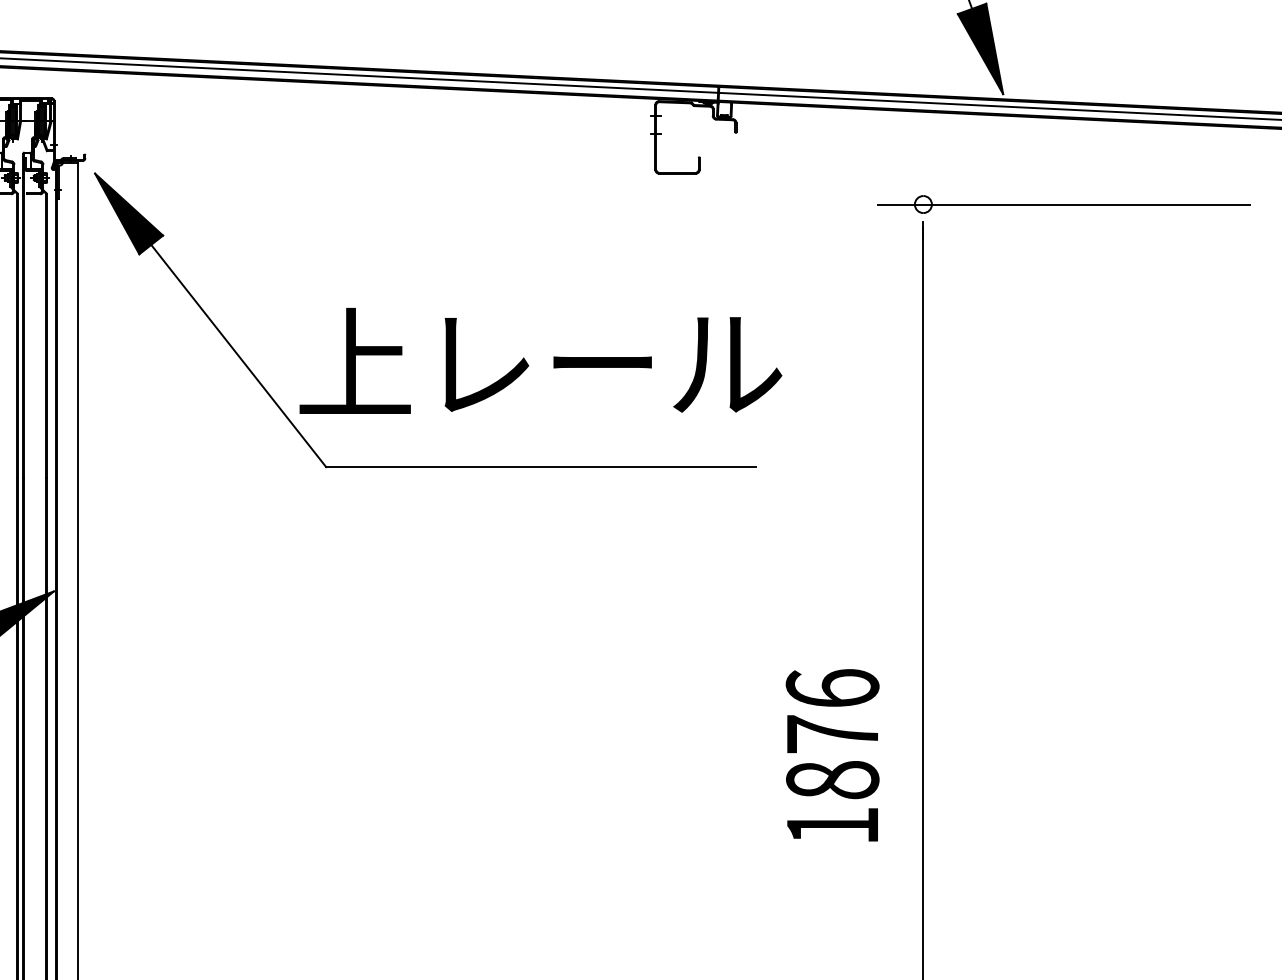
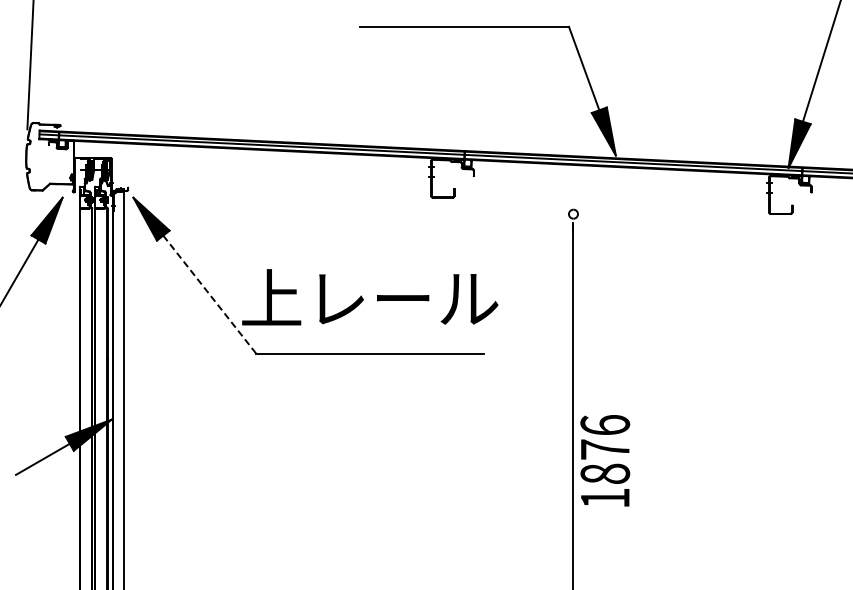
line: (1062, 205) -> (647, 214), removed
line: (240, 357) -> (210, 295), solid -> dashed
text: (833, 754) -> (605, 460), moved

